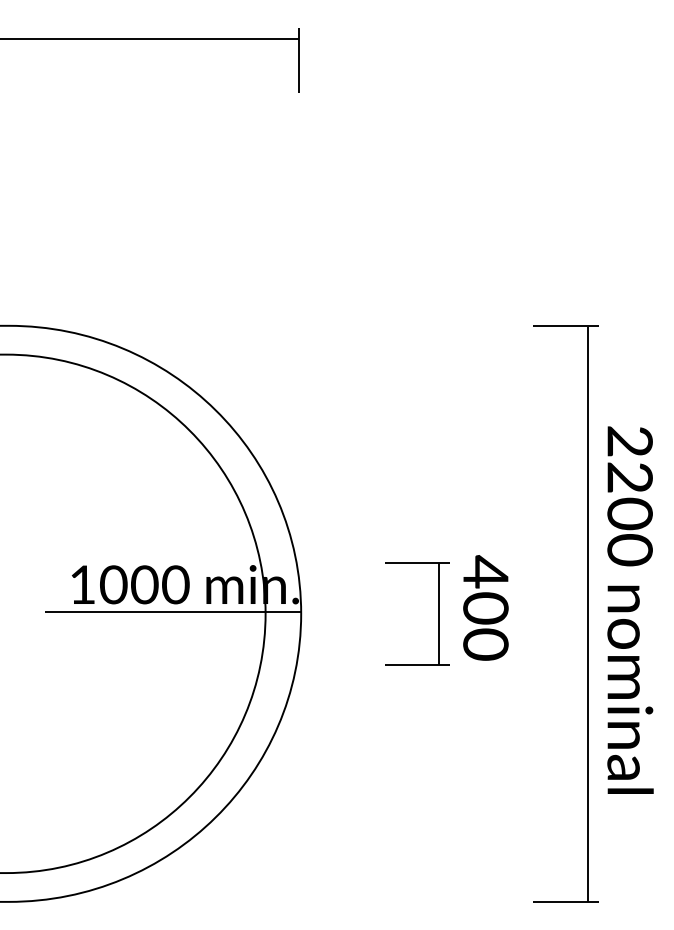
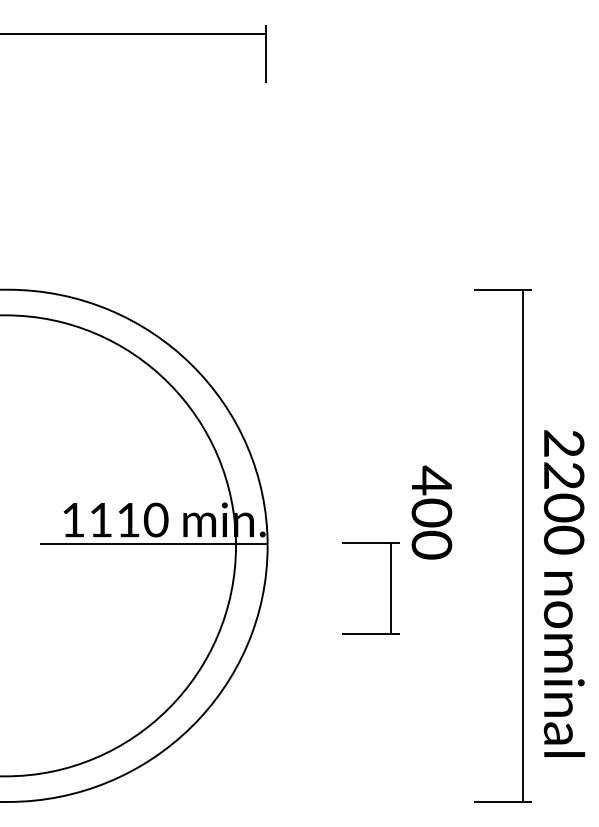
text: (128, 584) -> (114, 519), 1000 -> 1110
text: (485, 607) -> (431, 512), moved
text: (630, 610) -> (564, 593), moved
part: (439, 614) -> (390, 588), moved

